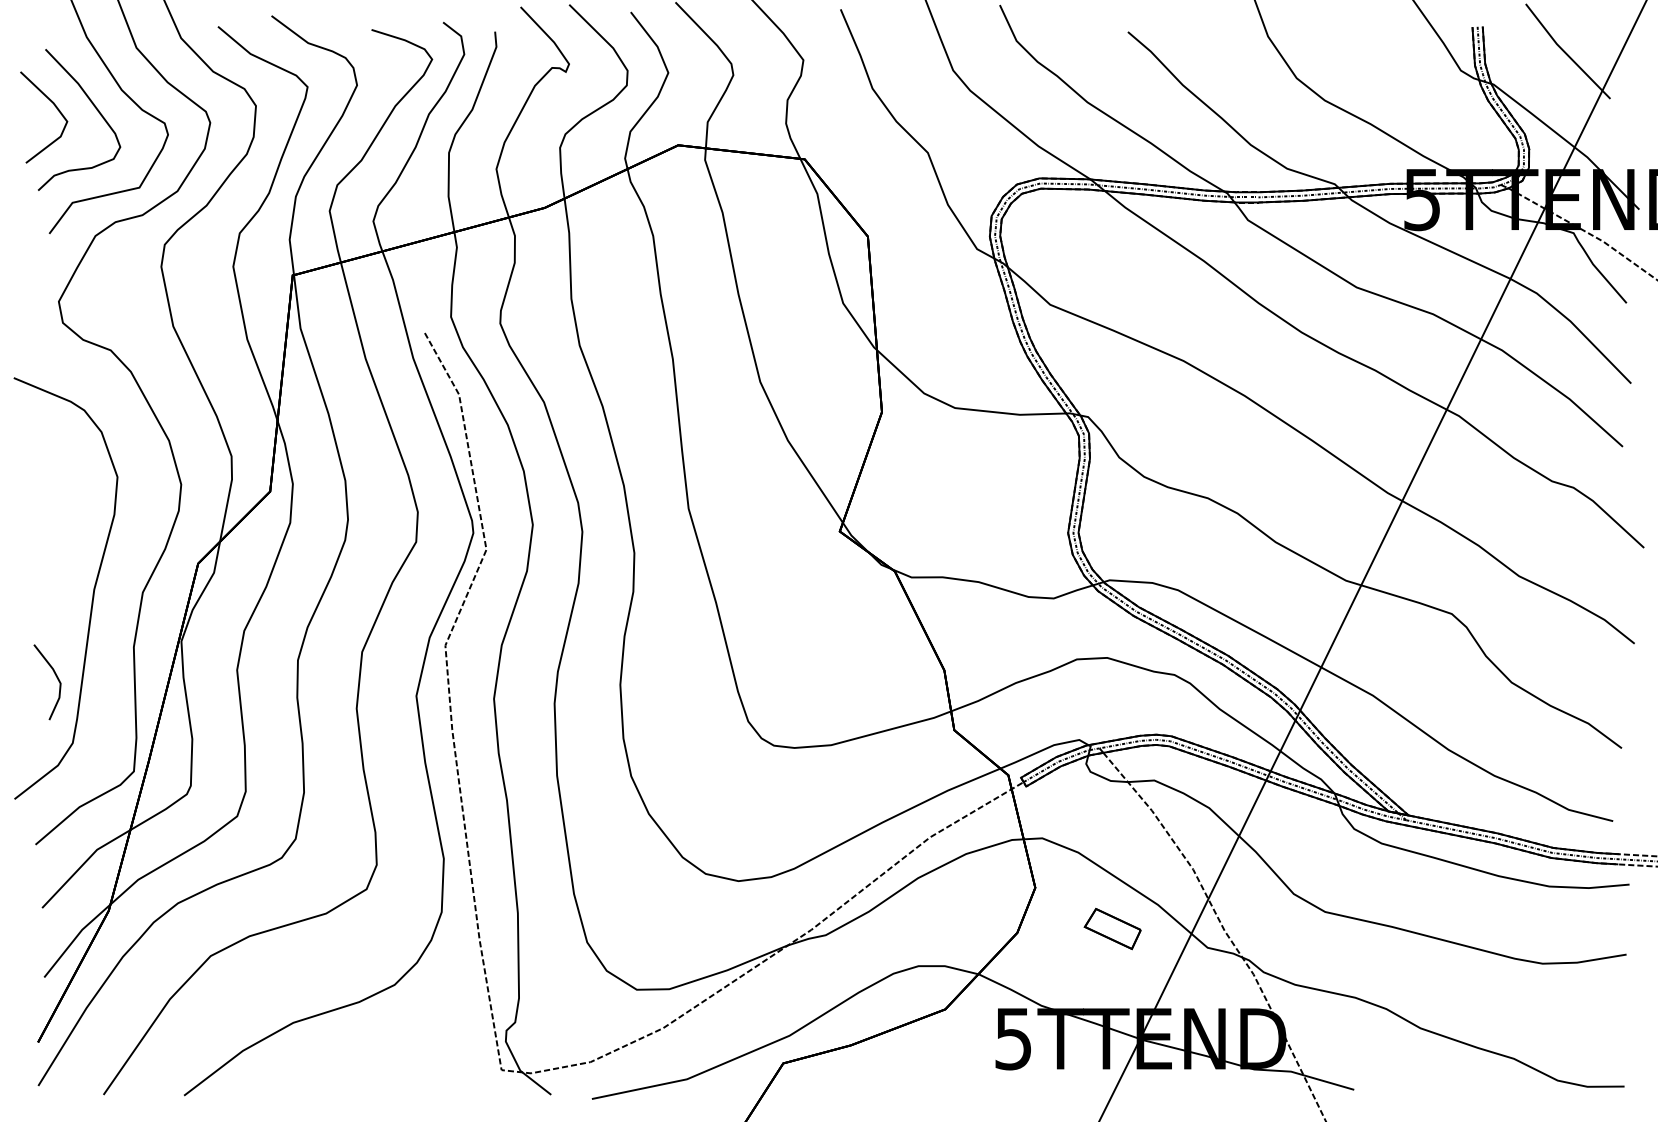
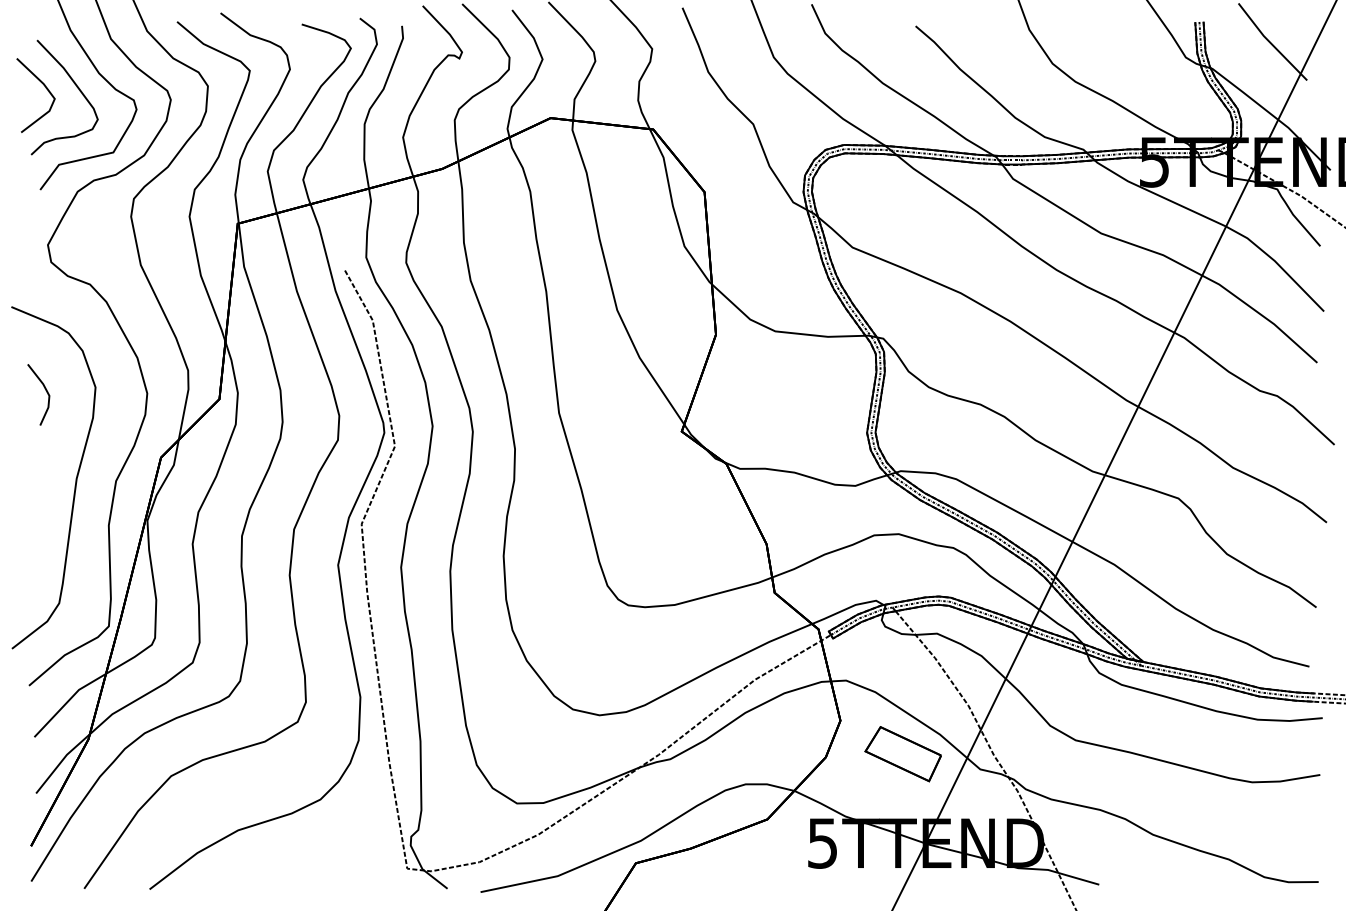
line: (55, 676) -> (45, 390), moved
part: (1112, 928) -> (903, 753), size x1.67

